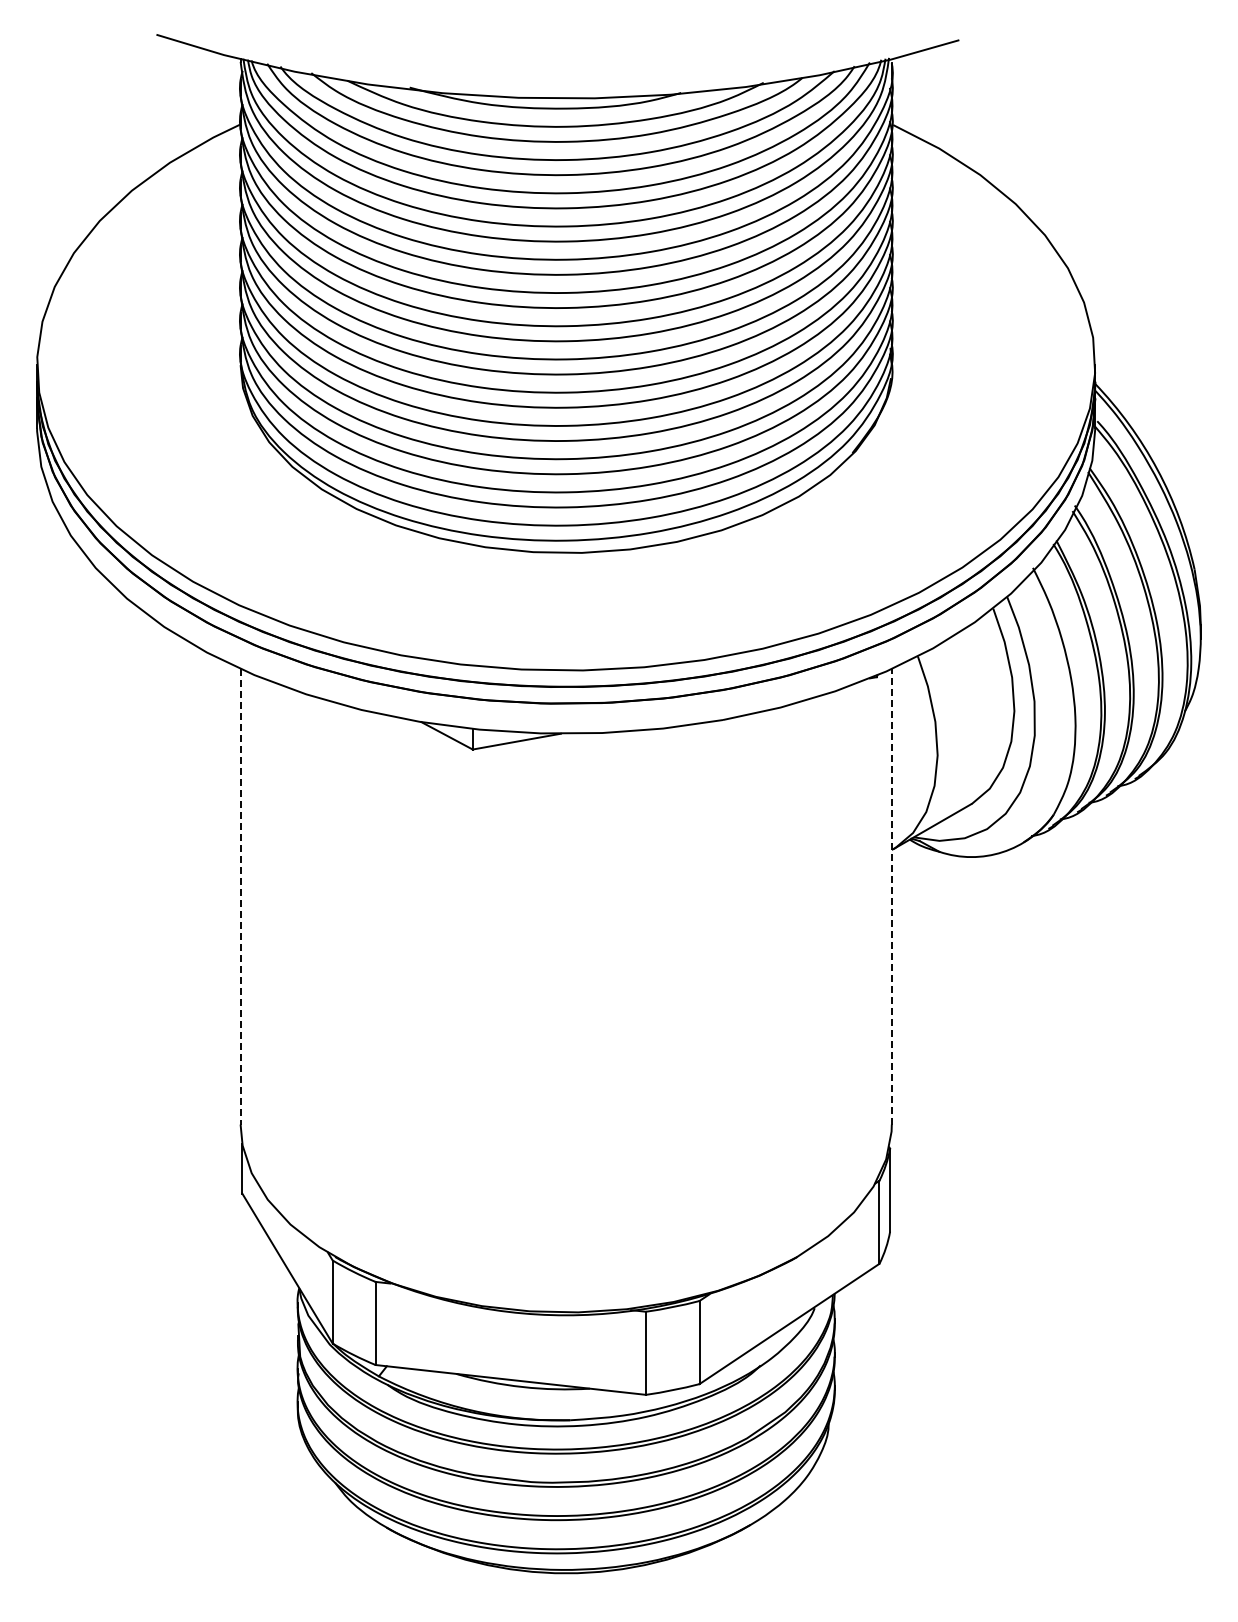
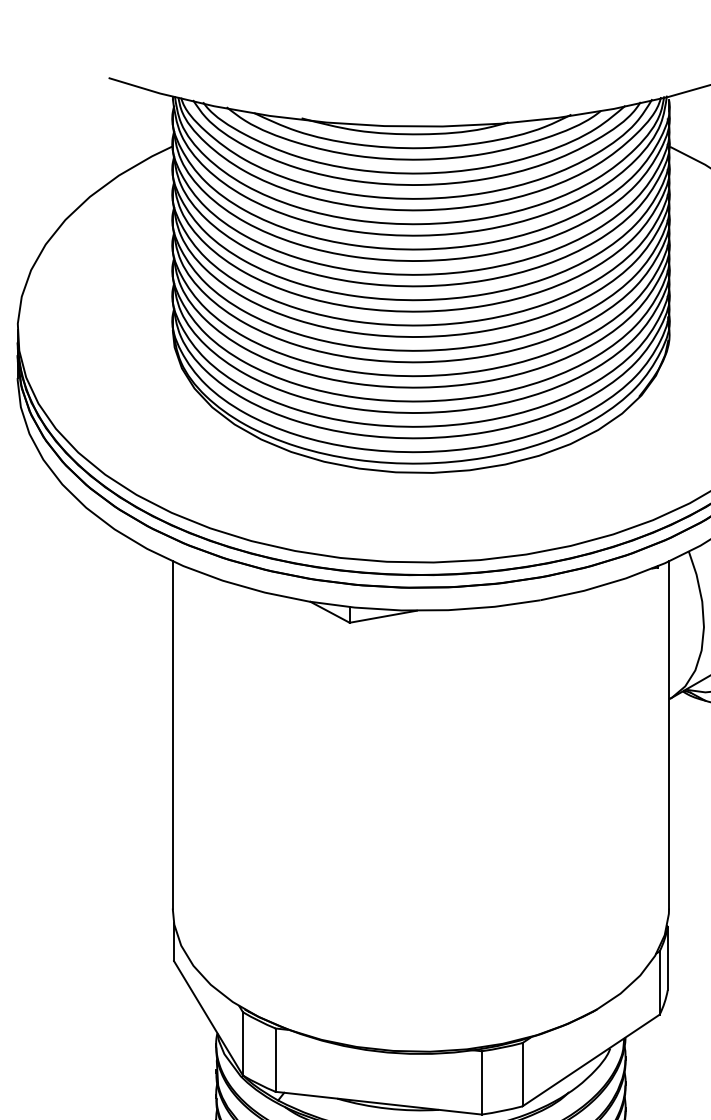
line: (240, 896) -> (172, 734), dashed -> solid
line: (891, 896) -> (668, 734), dashed -> solid

